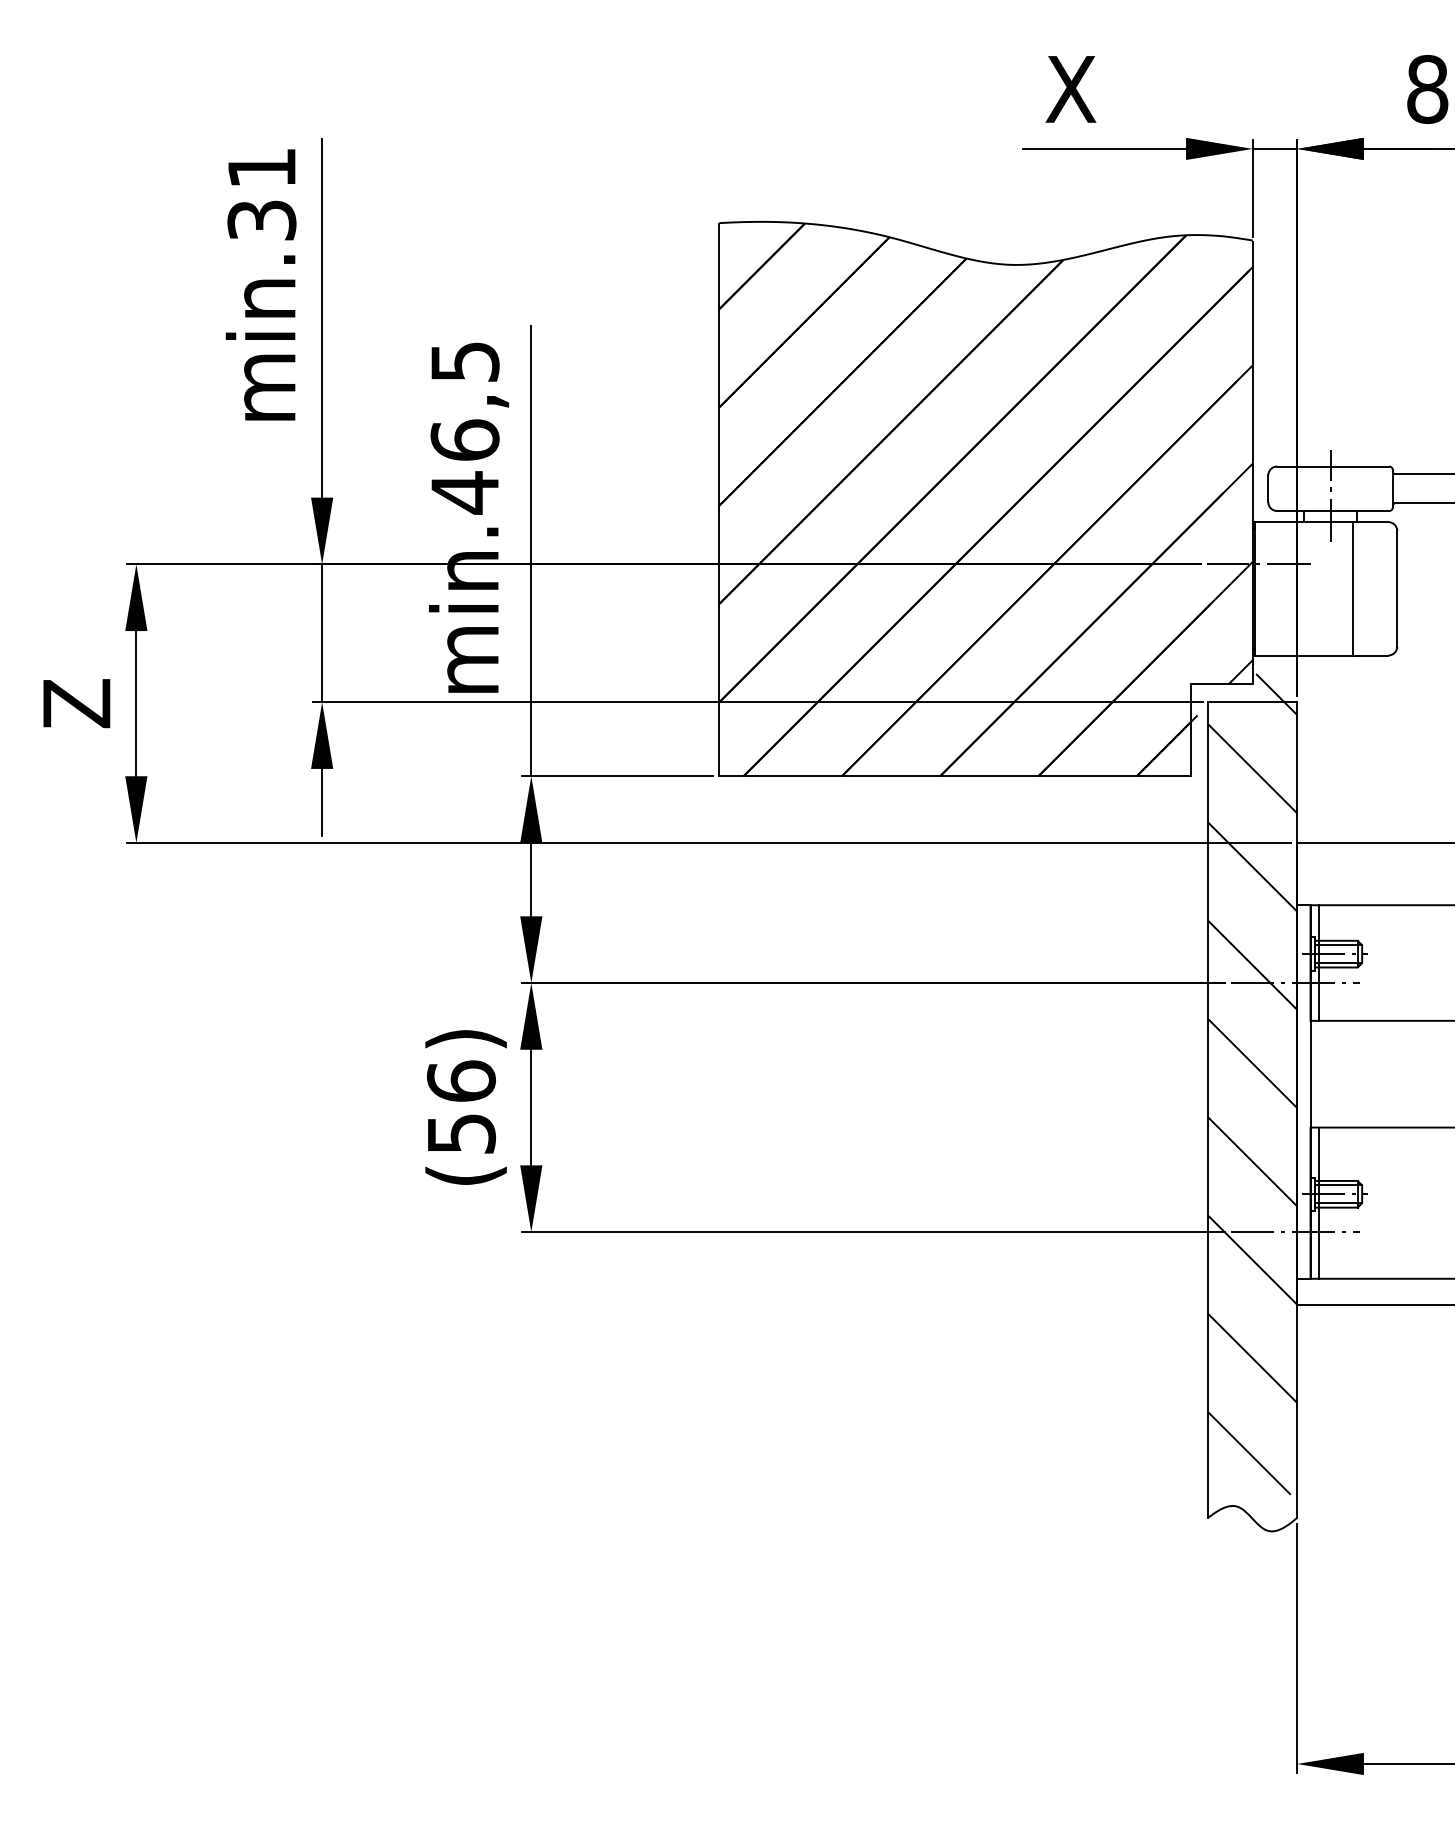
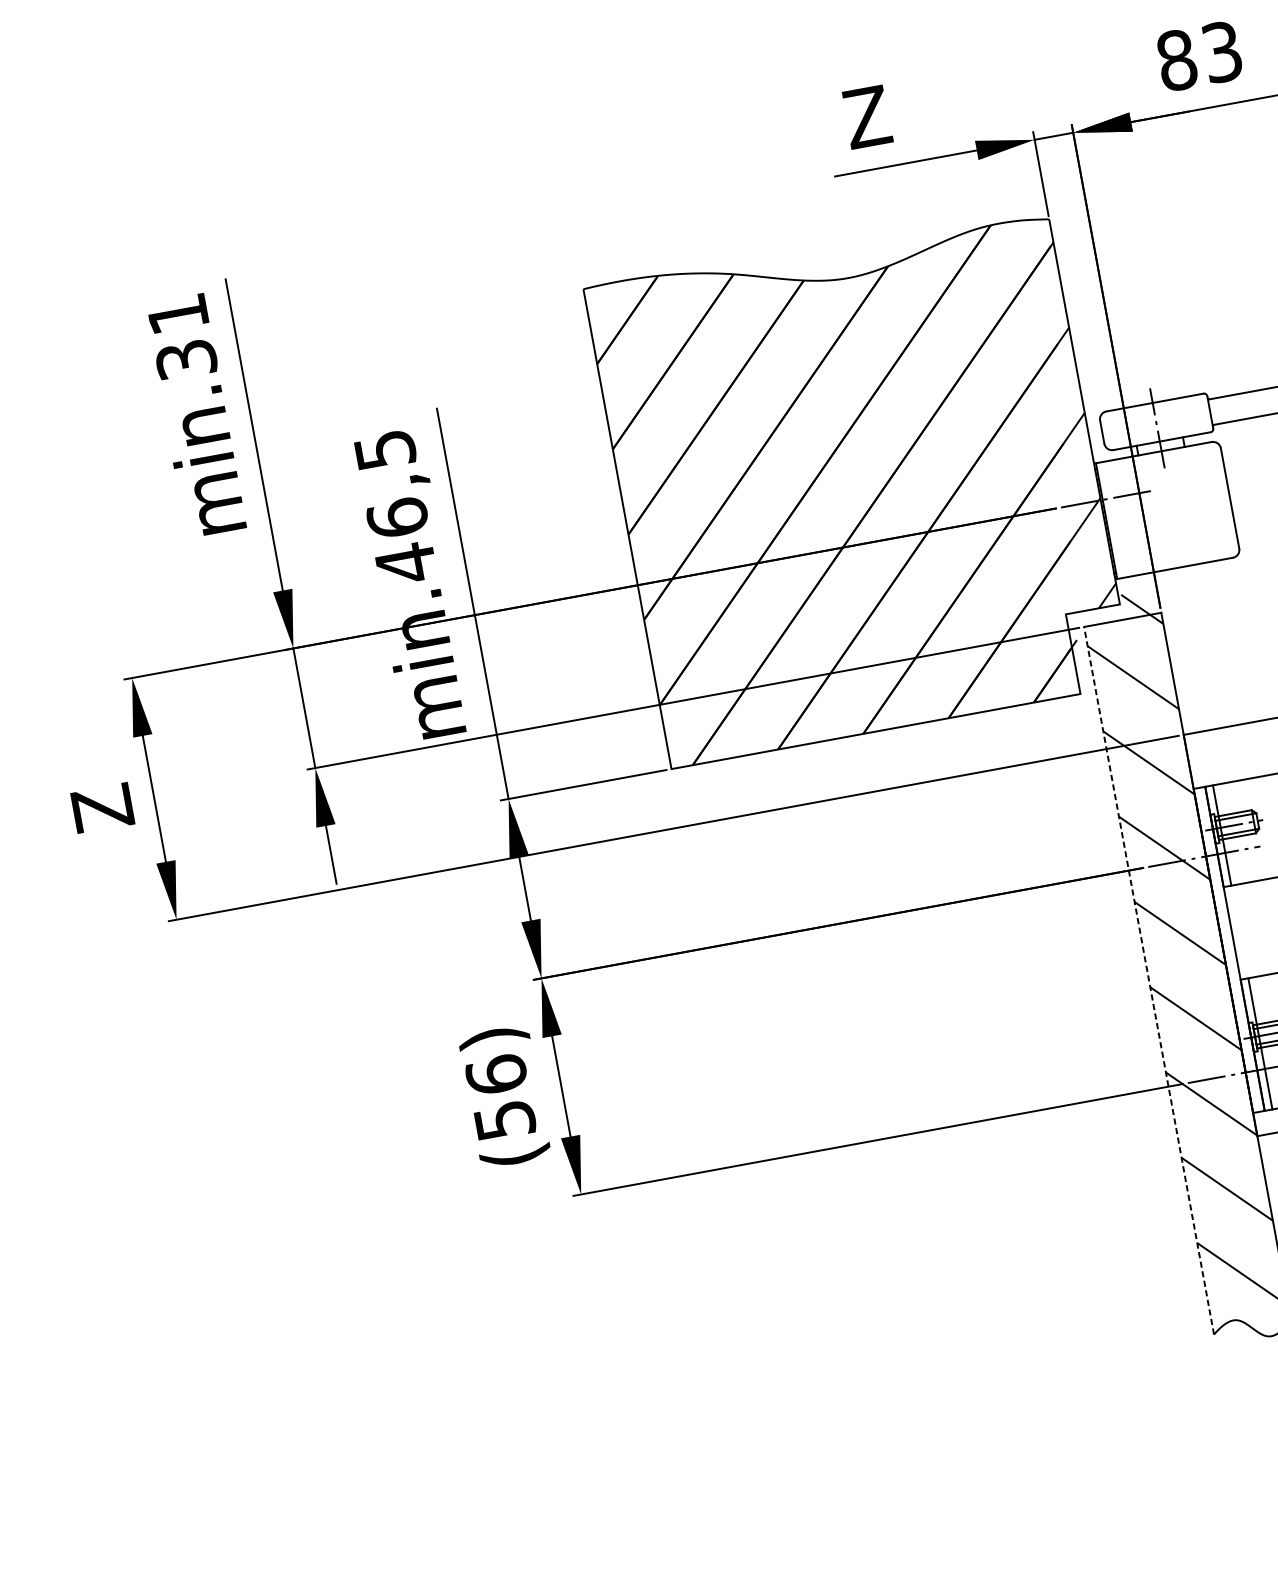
text: (1070, 89) -> (867, 117), X -> Z
line: (1352, 588) -> (1191, 505), removed
line: (1208, 1109) -> (1149, 980), solid -> dashed

